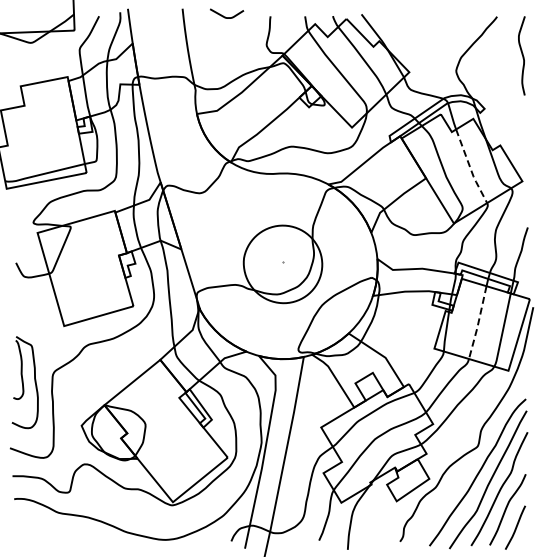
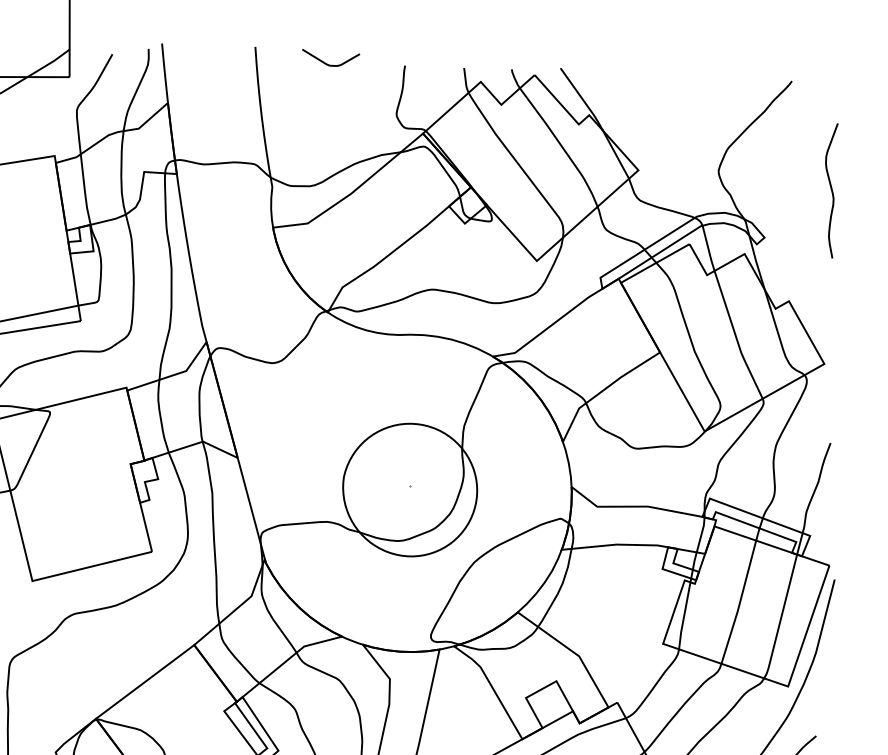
curve: (521, 54) -> (829, 188), moved
line: (470, 168) -> (736, 338), dashed -> solid
line: (478, 323) -> (740, 603), dashed -> solid

